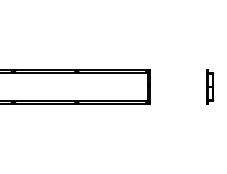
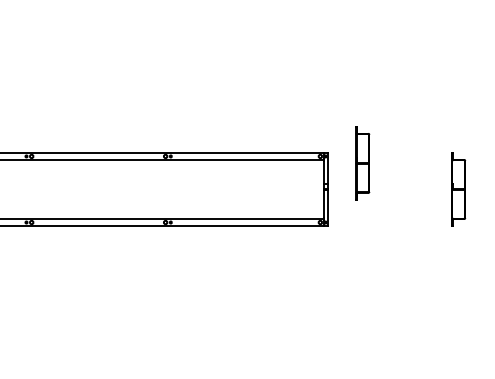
part: (166, 74) -> (362, 162), added

